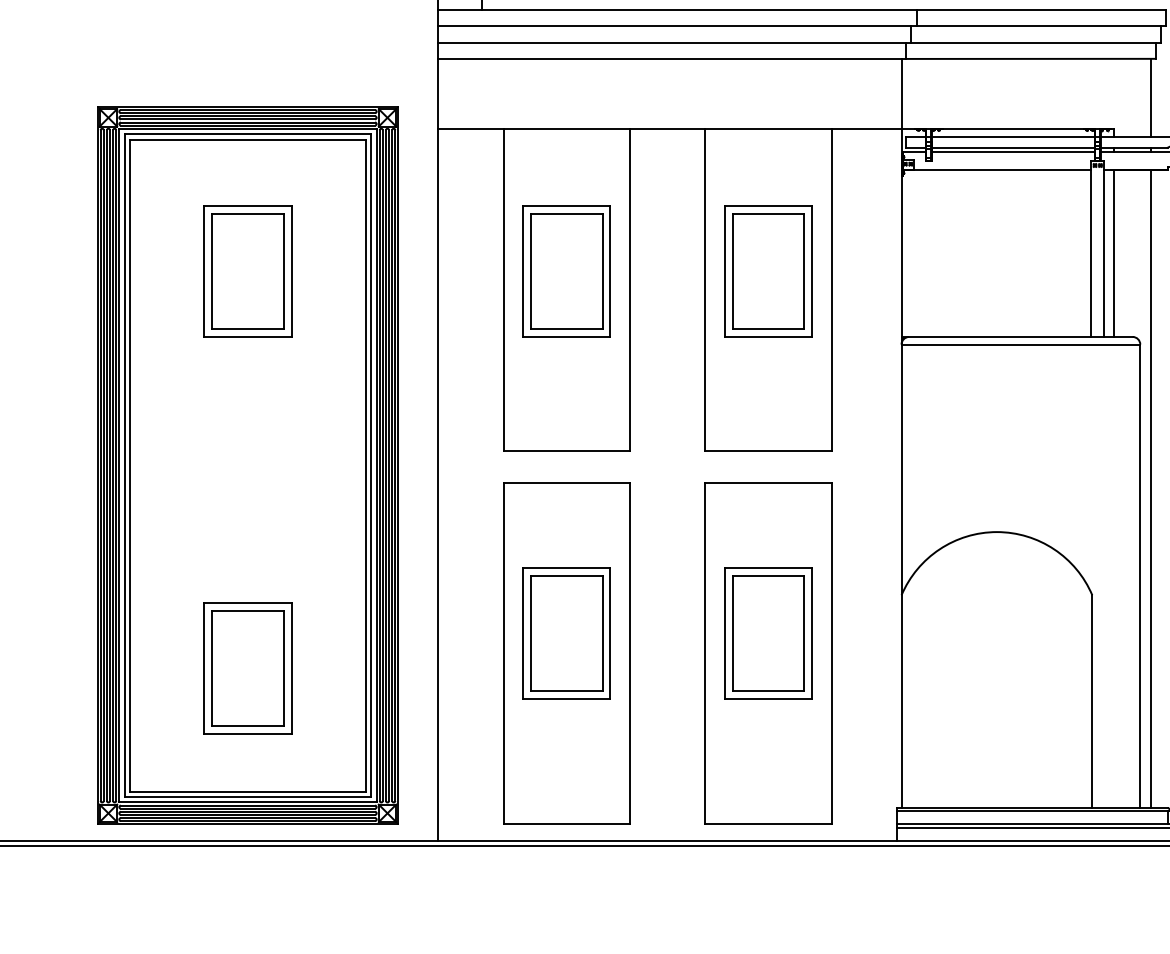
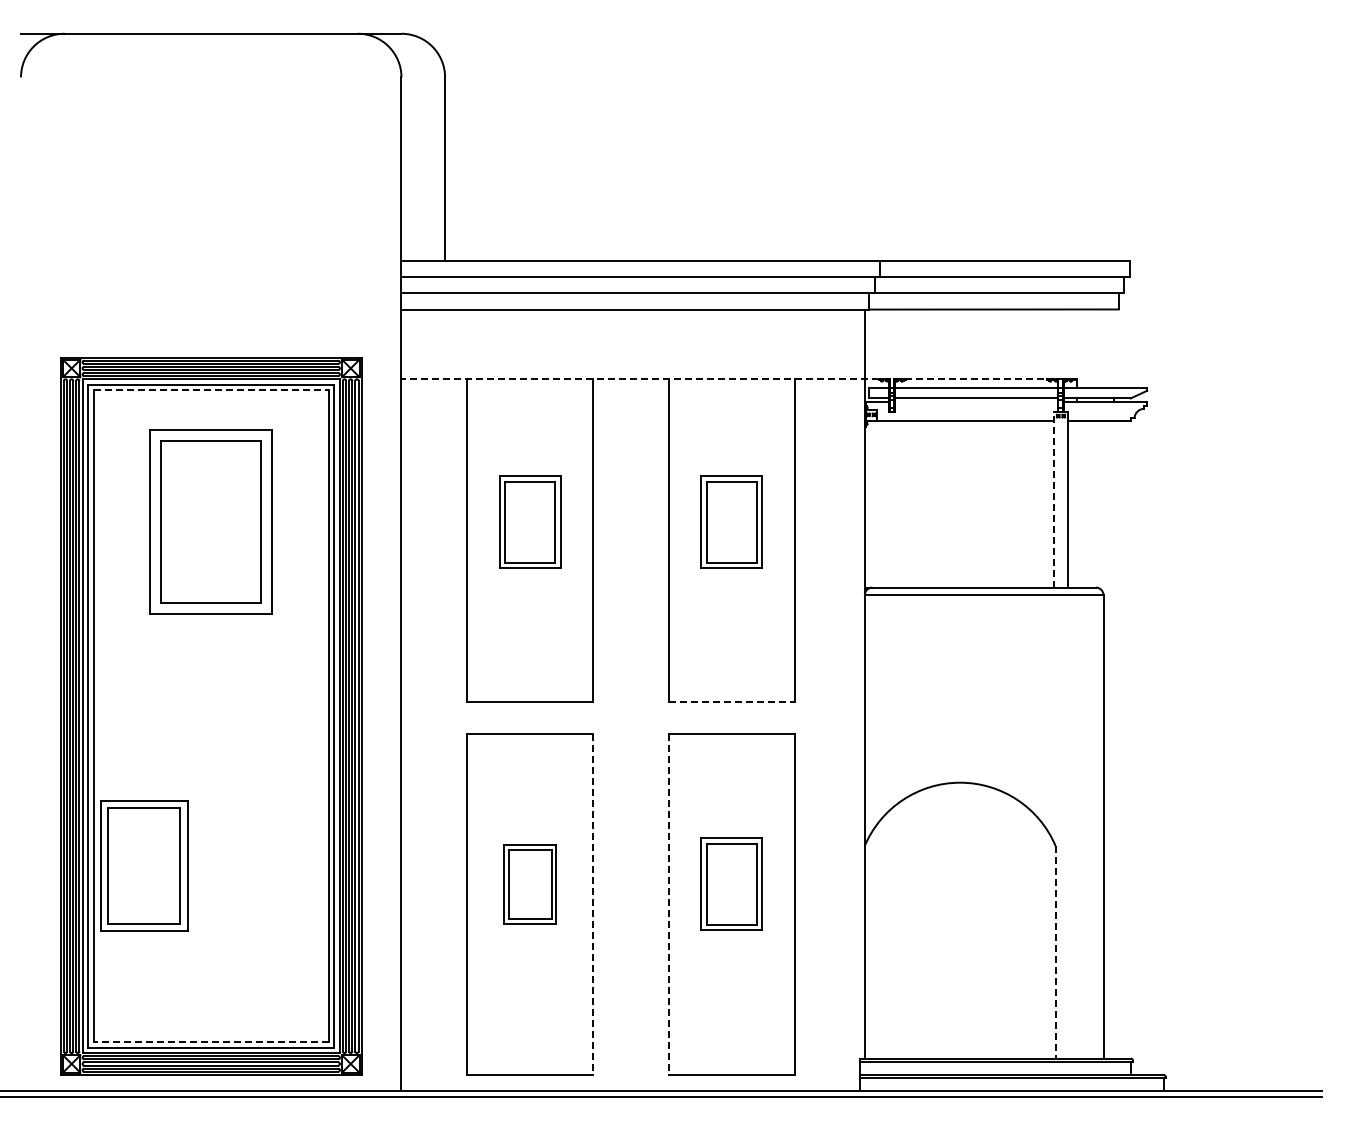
line: (1151, 97) -> (1114, 348), removed
line: (776, 128) -> (739, 379), solid -> dashed
line: (248, 139) -> (211, 390), solid -> dashed
line: (1013, 151) -> (976, 402), removed
line: (1091, 248) -> (1054, 499), solid -> dashed
line: (1114, 252) -> (1077, 503), removed
part: (248, 271) -> (211, 522), size x1.4
part: (567, 271) -> (530, 522), size x0.7
part: (768, 271) -> (731, 522), size x0.7
line: (769, 451) -> (732, 702), solid -> dashed
line: (1151, 488) -> (1114, 739), removed
part: (567, 633) -> (530, 884), size x0.6
part: (768, 633) -> (731, 884), size x0.7
line: (630, 653) -> (593, 904), solid -> dashed
line: (705, 653) -> (668, 904), solid -> dashed
part: (248, 667) -> (144, 865), moved
line: (1092, 701) -> (1055, 952), solid -> dashed
line: (248, 791) -> (211, 1042), solid -> dashed

